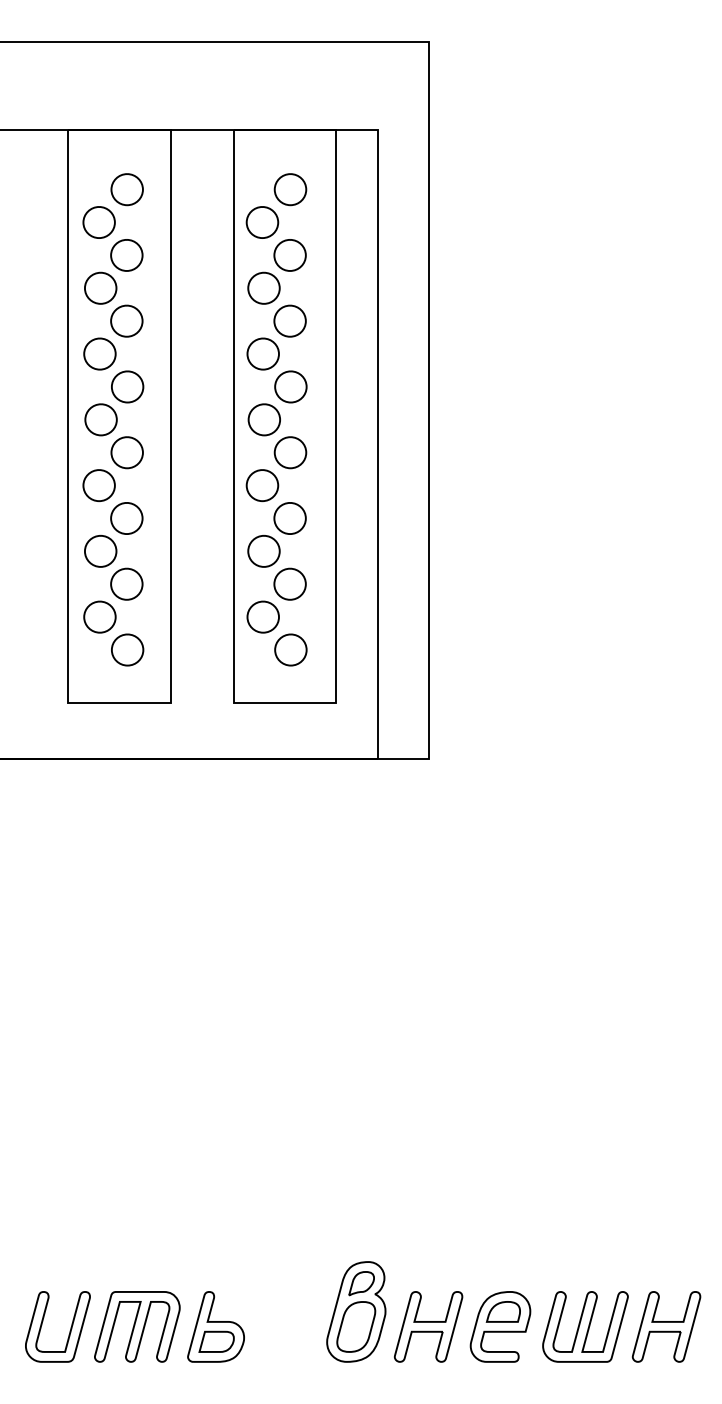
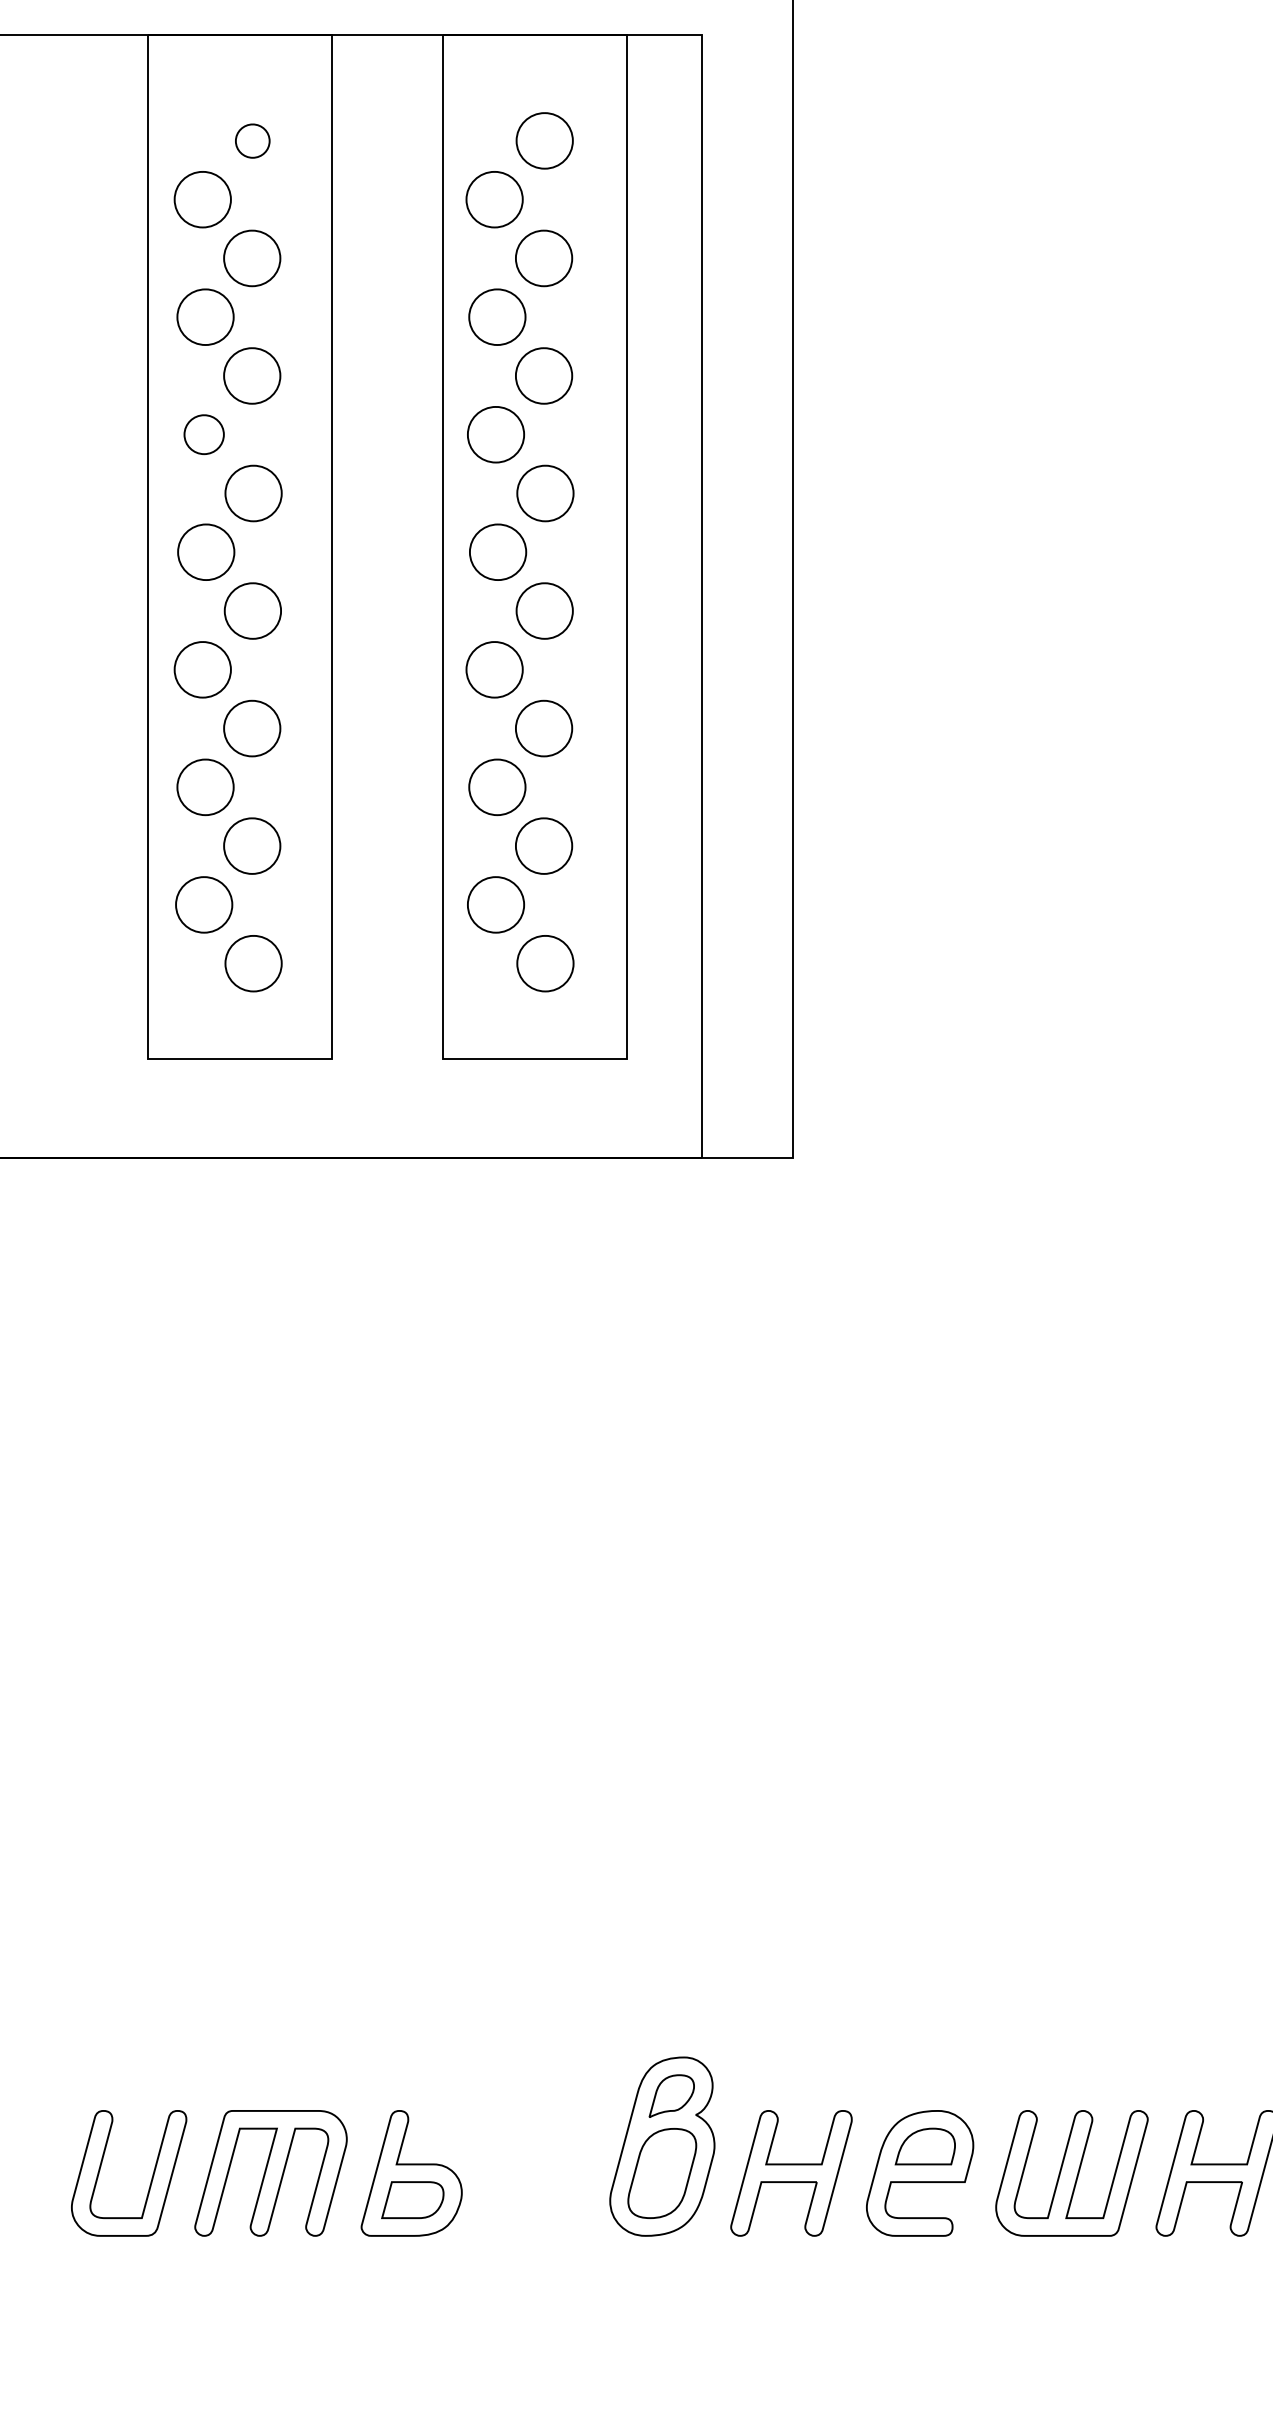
part: (126, 189) -> (251, 140), size x0.6
part: (99, 353) -> (203, 433), size x0.7

